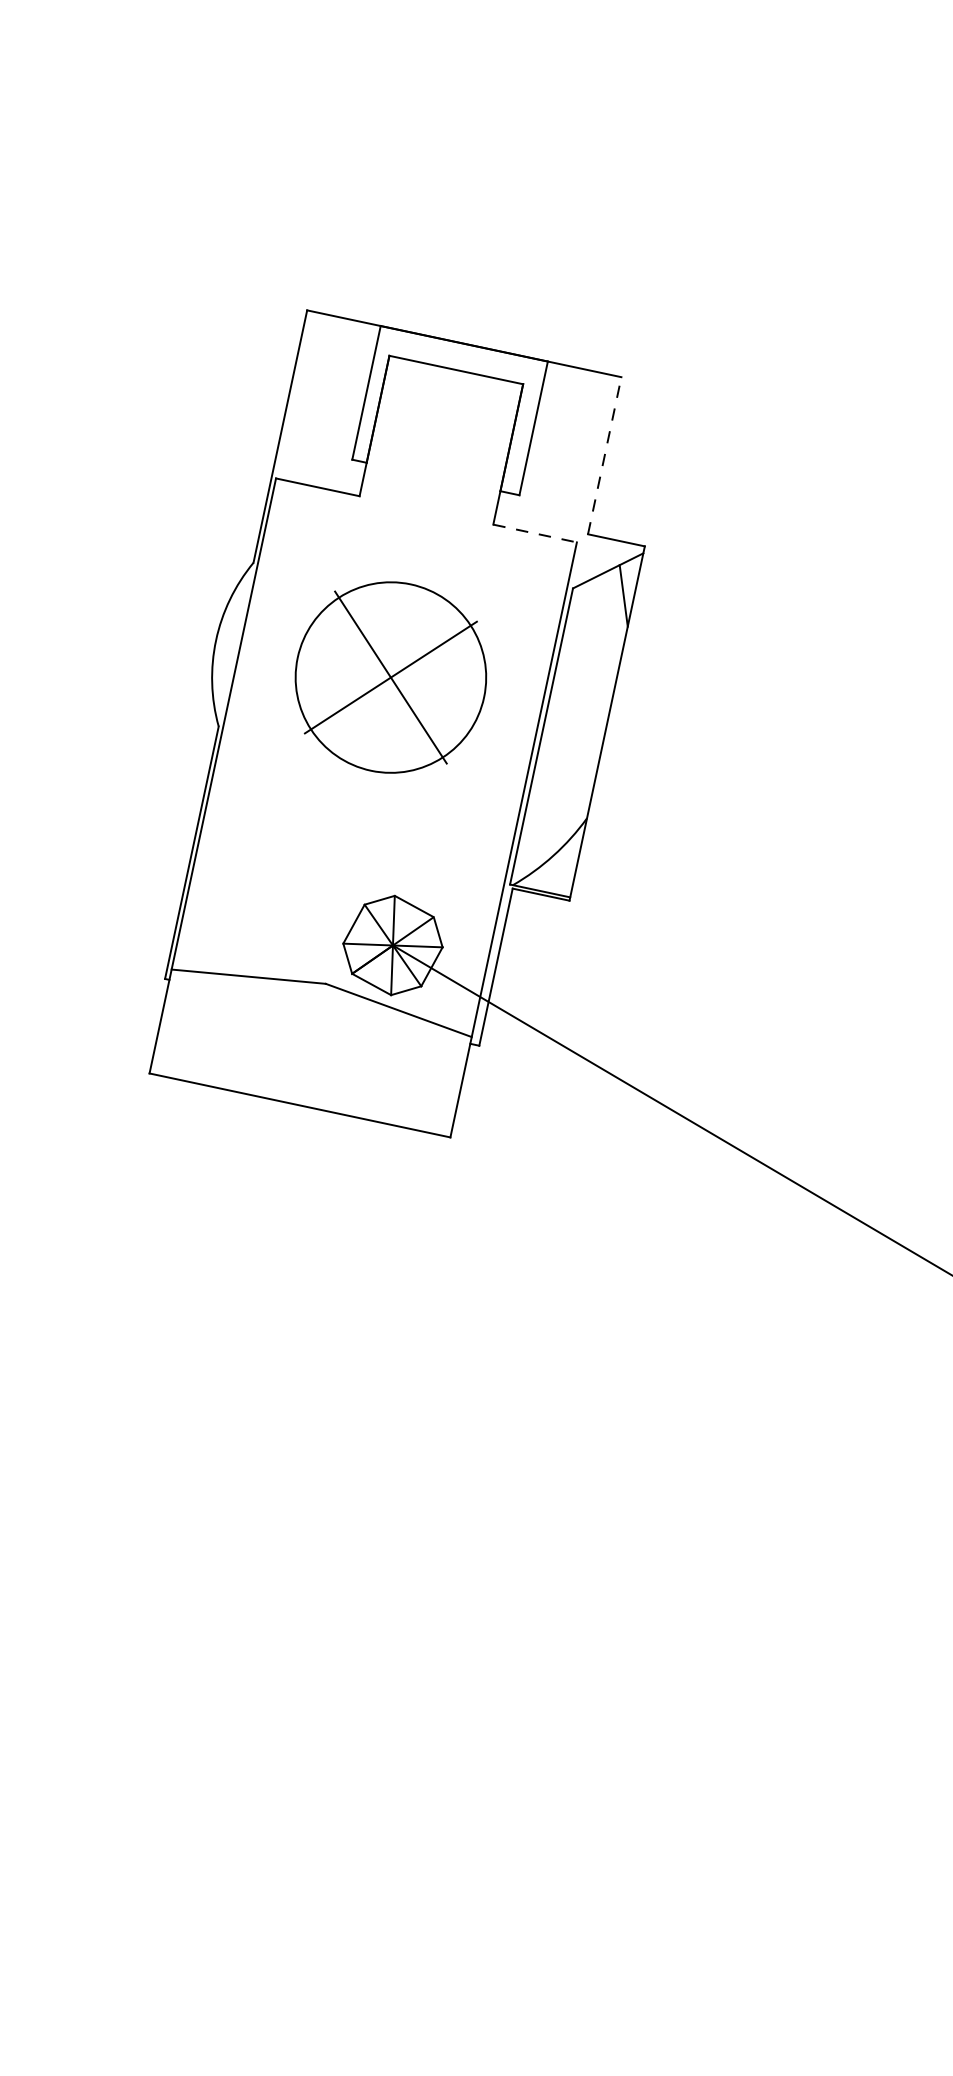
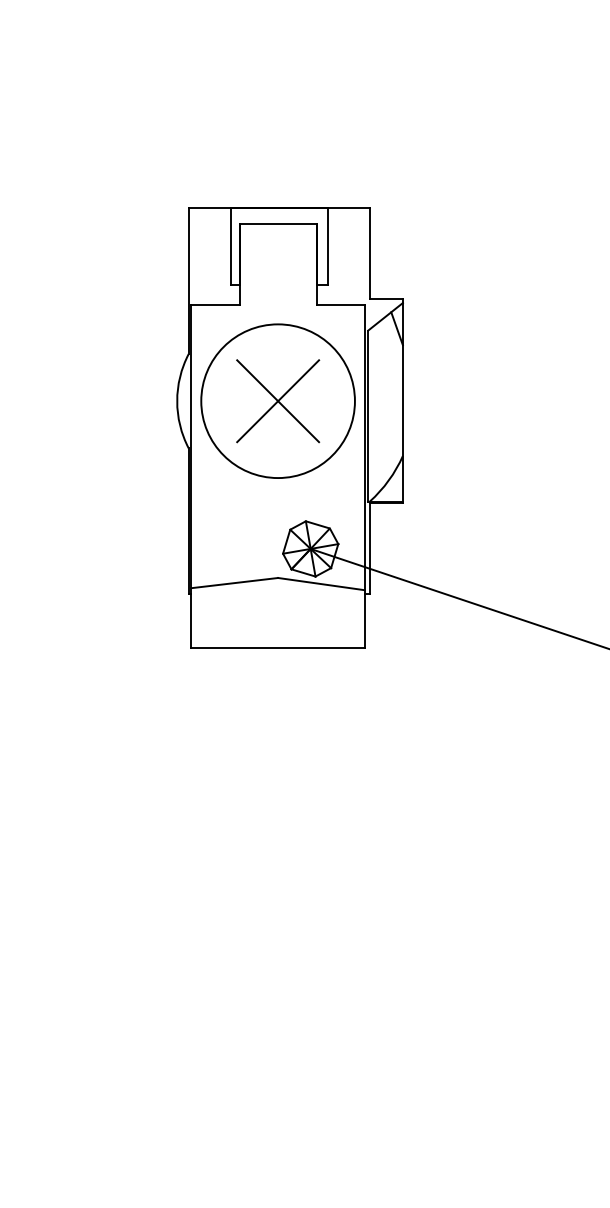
line: (605, 455) -> (370, 253), dashed -> solid
line: (536, 533) -> (341, 304), dashed -> solid
circle: (389, 677) -> (277, 401), size x1.43

